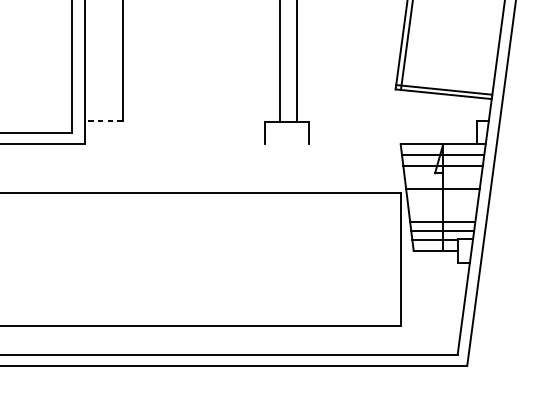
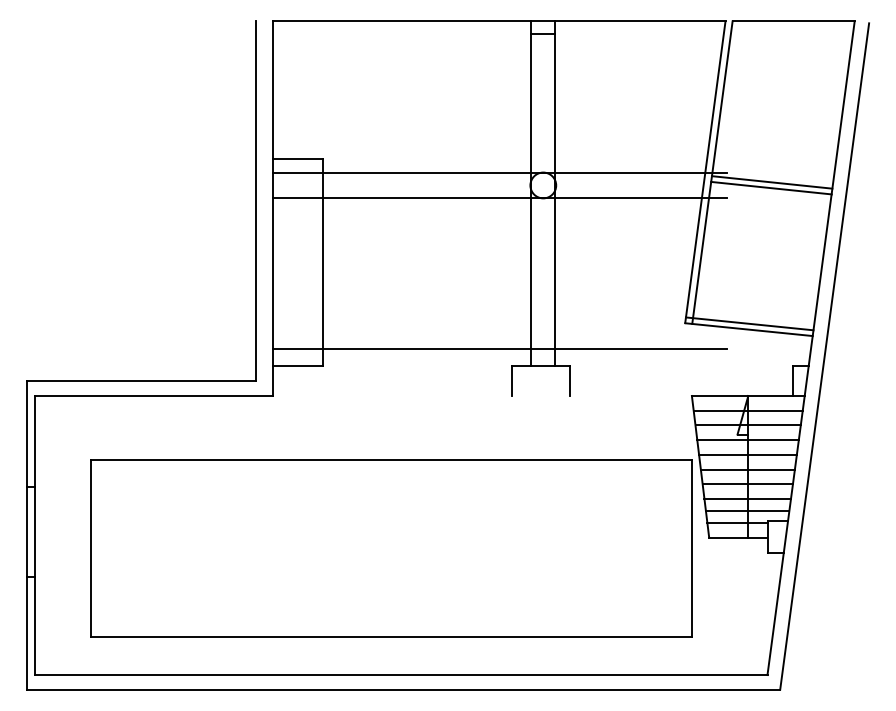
line: (255, 109) -> (499, 349), added
line: (104, 121) -> (298, 365), dashed -> solid
line: (442, 177) -> (747, 440), added
line: (442, 199) -> (747, 469), added
line: (442, 210) -> (747, 484), added

